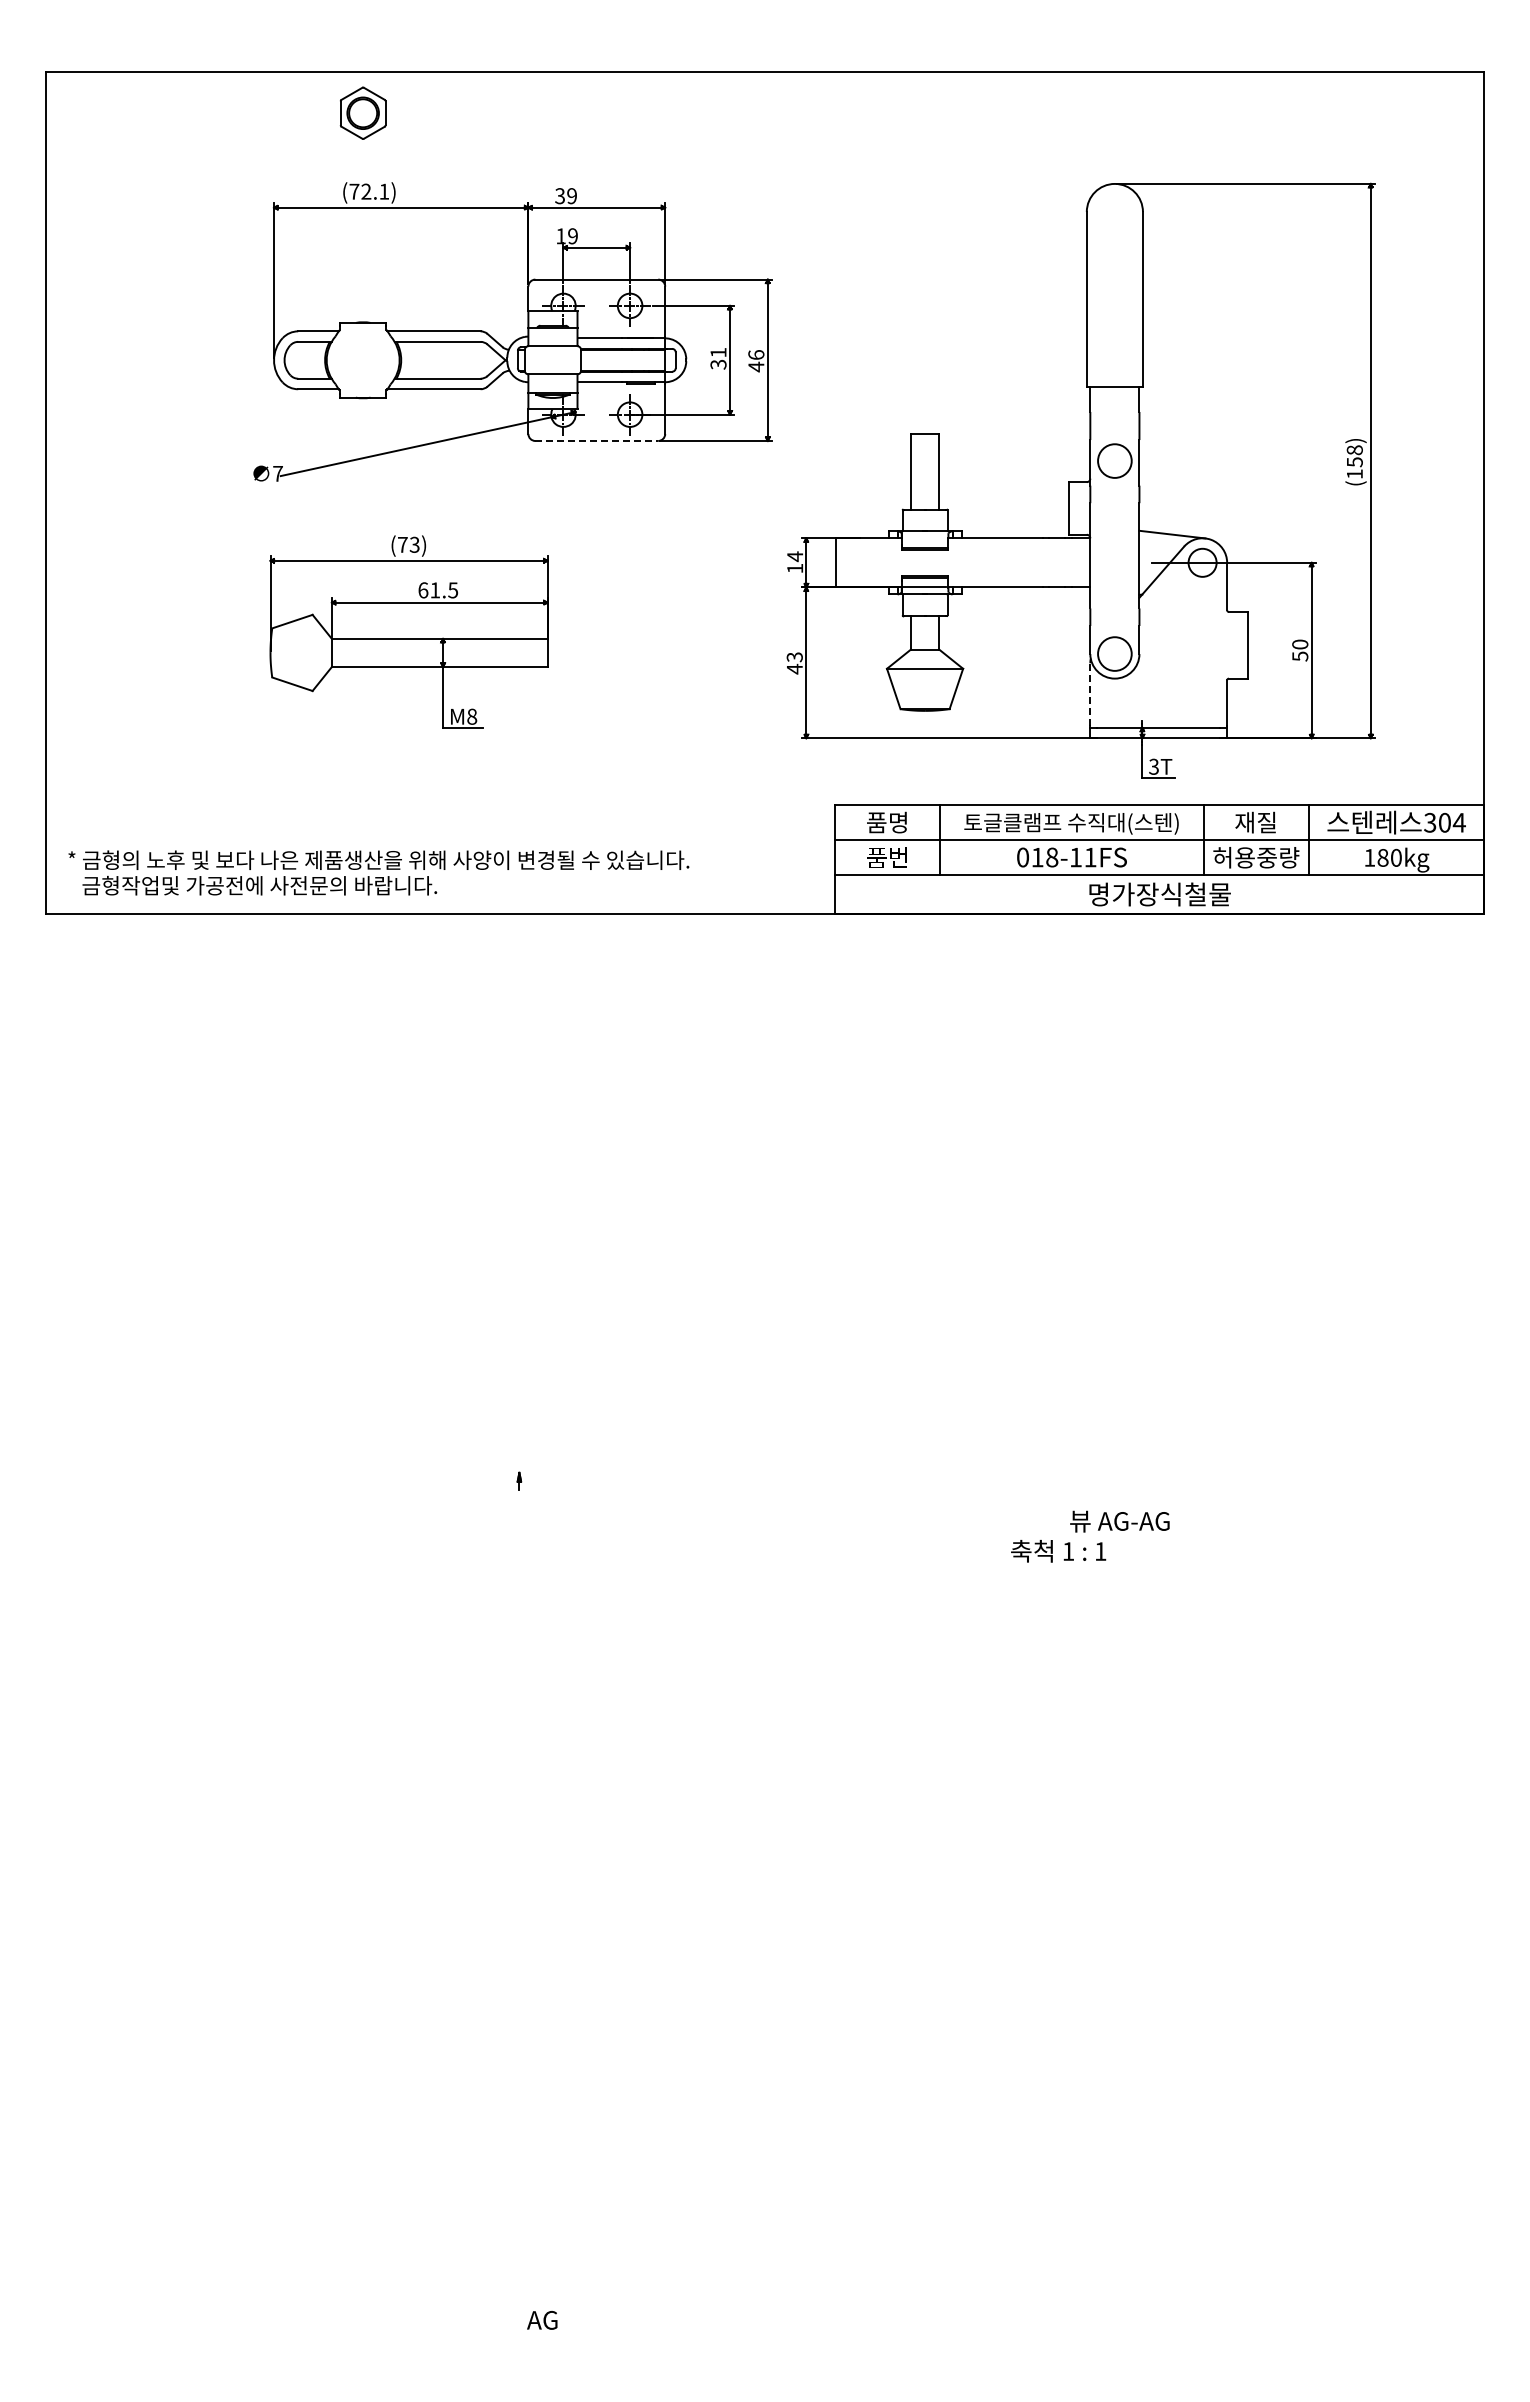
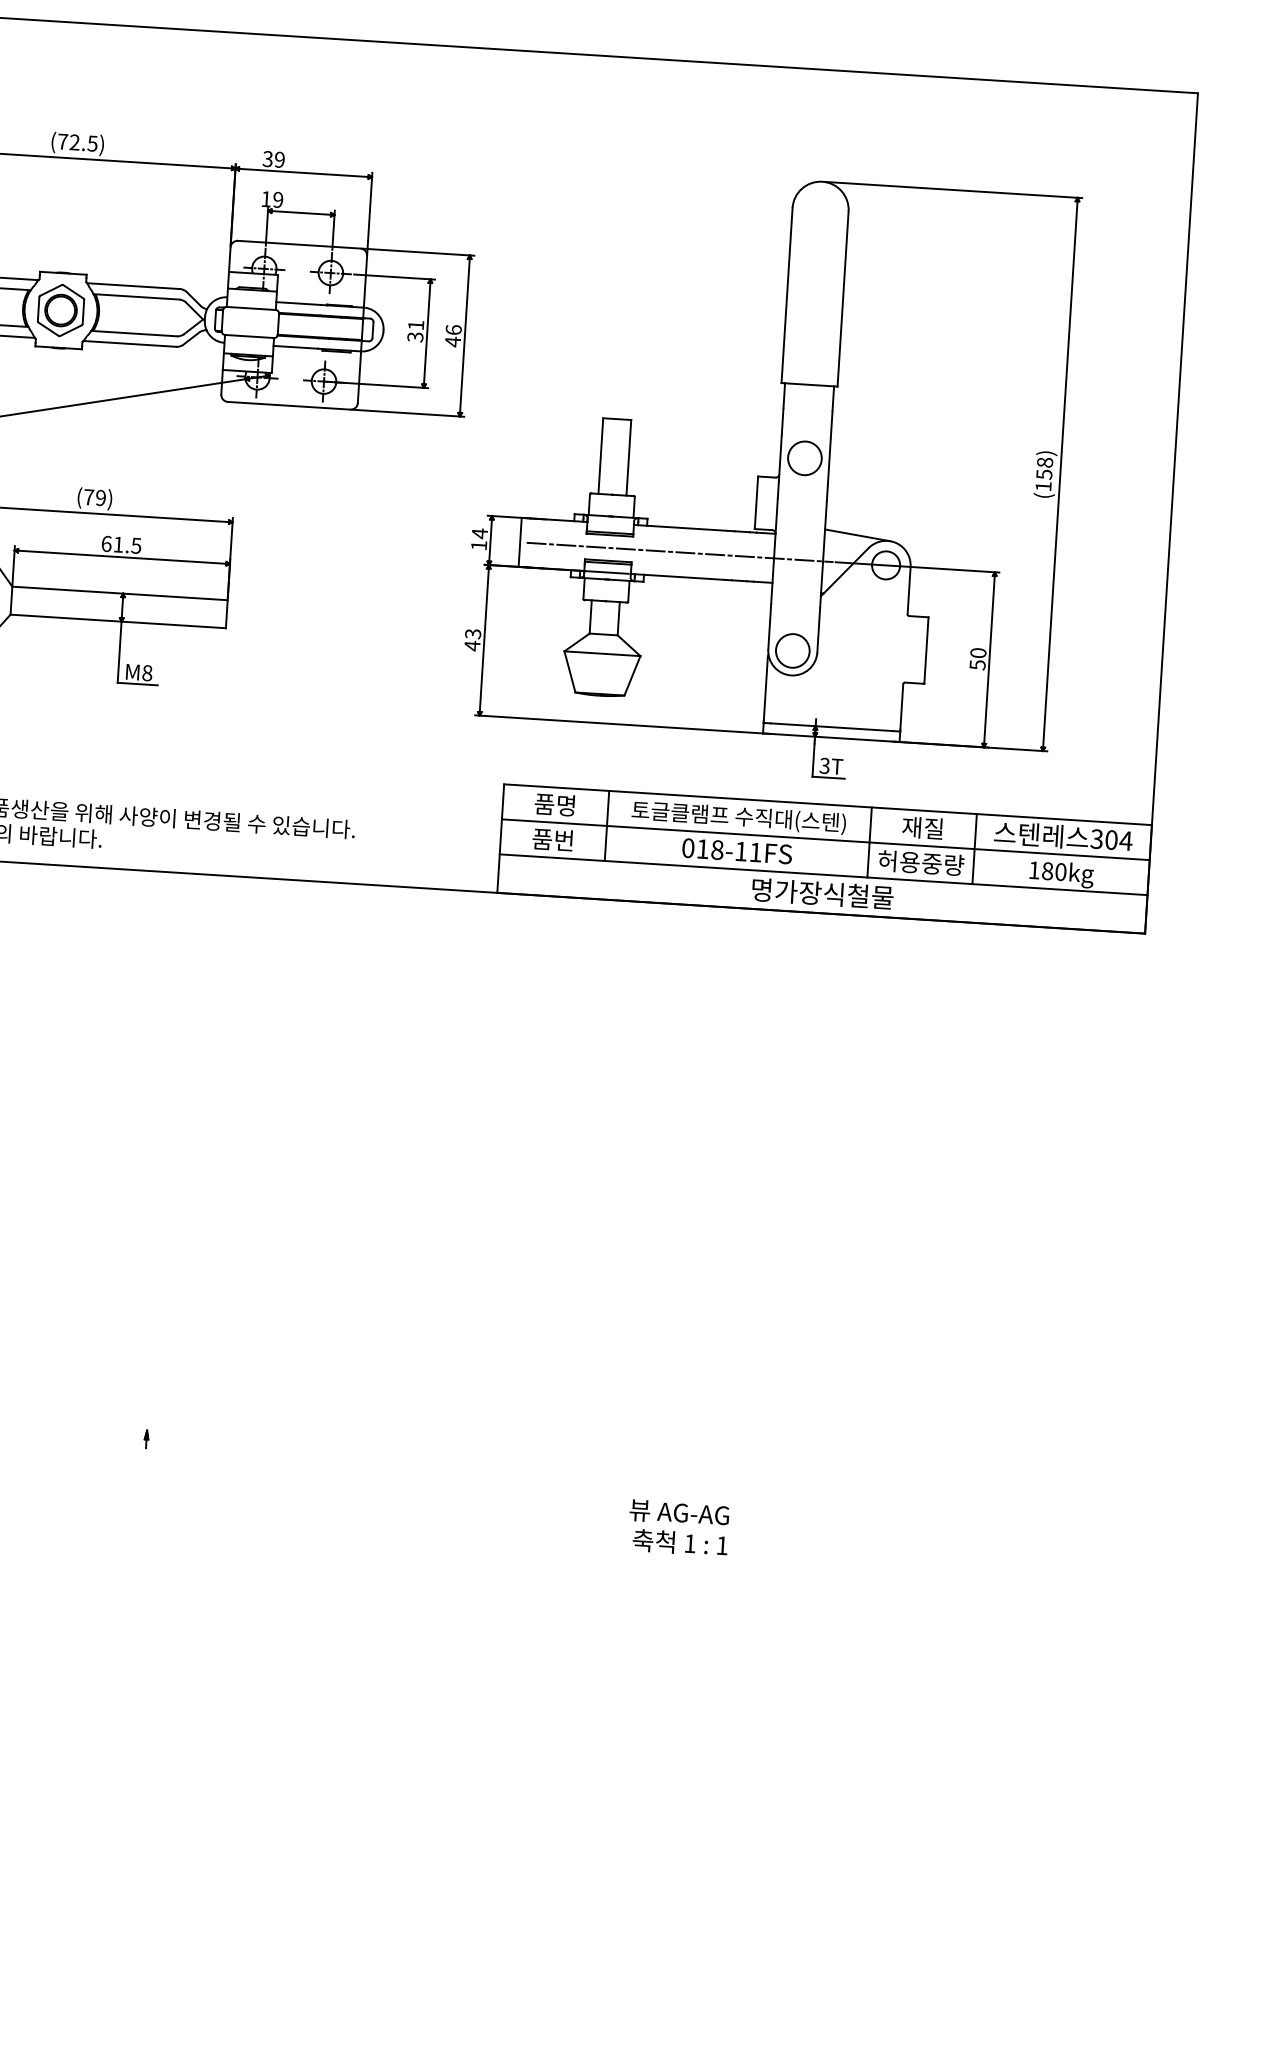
part: (362, 112) -> (60, 309), moved
text: (384, 191) -> (92, 143), (72.1) -> (72.5)
line: (597, 441) -> (289, 406), dashed -> solid
text: (414, 544) -> (100, 497), (73) -> (79)
line: (995, 562) -> (679, 552), added
line: (1090, 694) -> (765, 689), dashed -> solid
text: (1119, 1521) -> (679, 1512), moved

